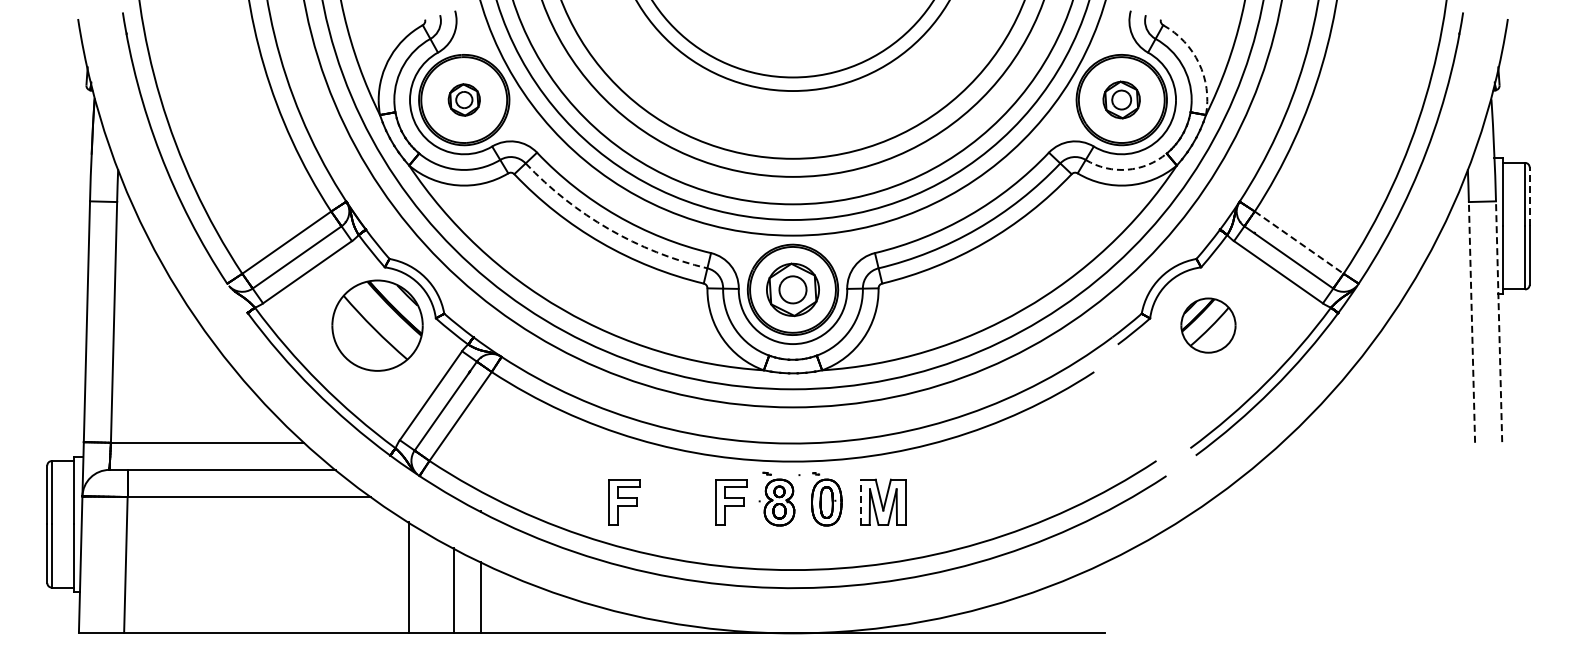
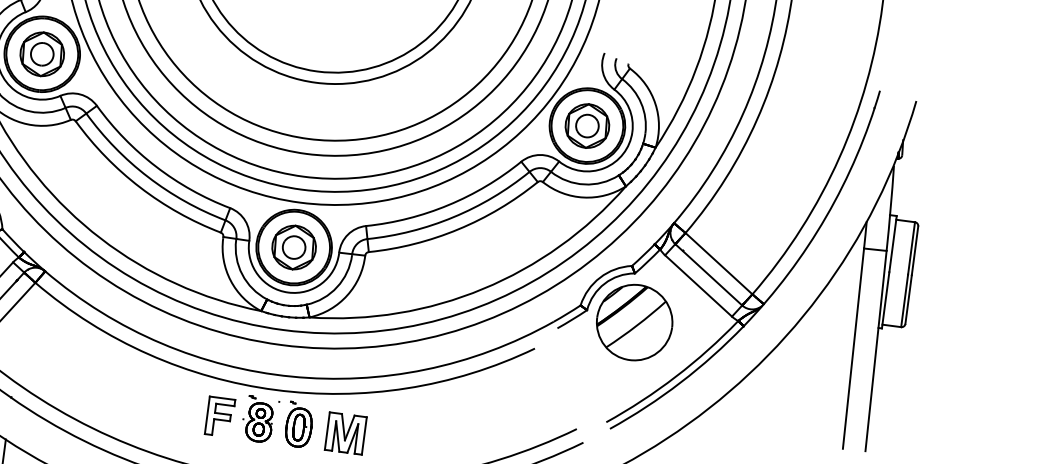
arc: (1199, 63) -> (655, 104), dashed -> solid
part: (464, 99) -> (42, 53), size x1.67
part: (1121, 99) -> (587, 125), size x1.43
arc: (1127, 169) -> (584, 184), dashed -> solid
line: (1529, 196) -> (914, 250), dashed -> solid
arc: (608, 229) -> (147, 177), dashed -> solid
line: (1299, 242) -> (719, 263), dashed -> solid
line: (1471, 321) -> (853, 347), dashed -> solid
line: (1499, 321) -> (876, 350), dashed -> solid
part: (1208, 325) -> (634, 322), size x1.67
part: (624, 502) -> (131, 405), removed
line: (861, 502) -> (327, 431), dashed -> solid

